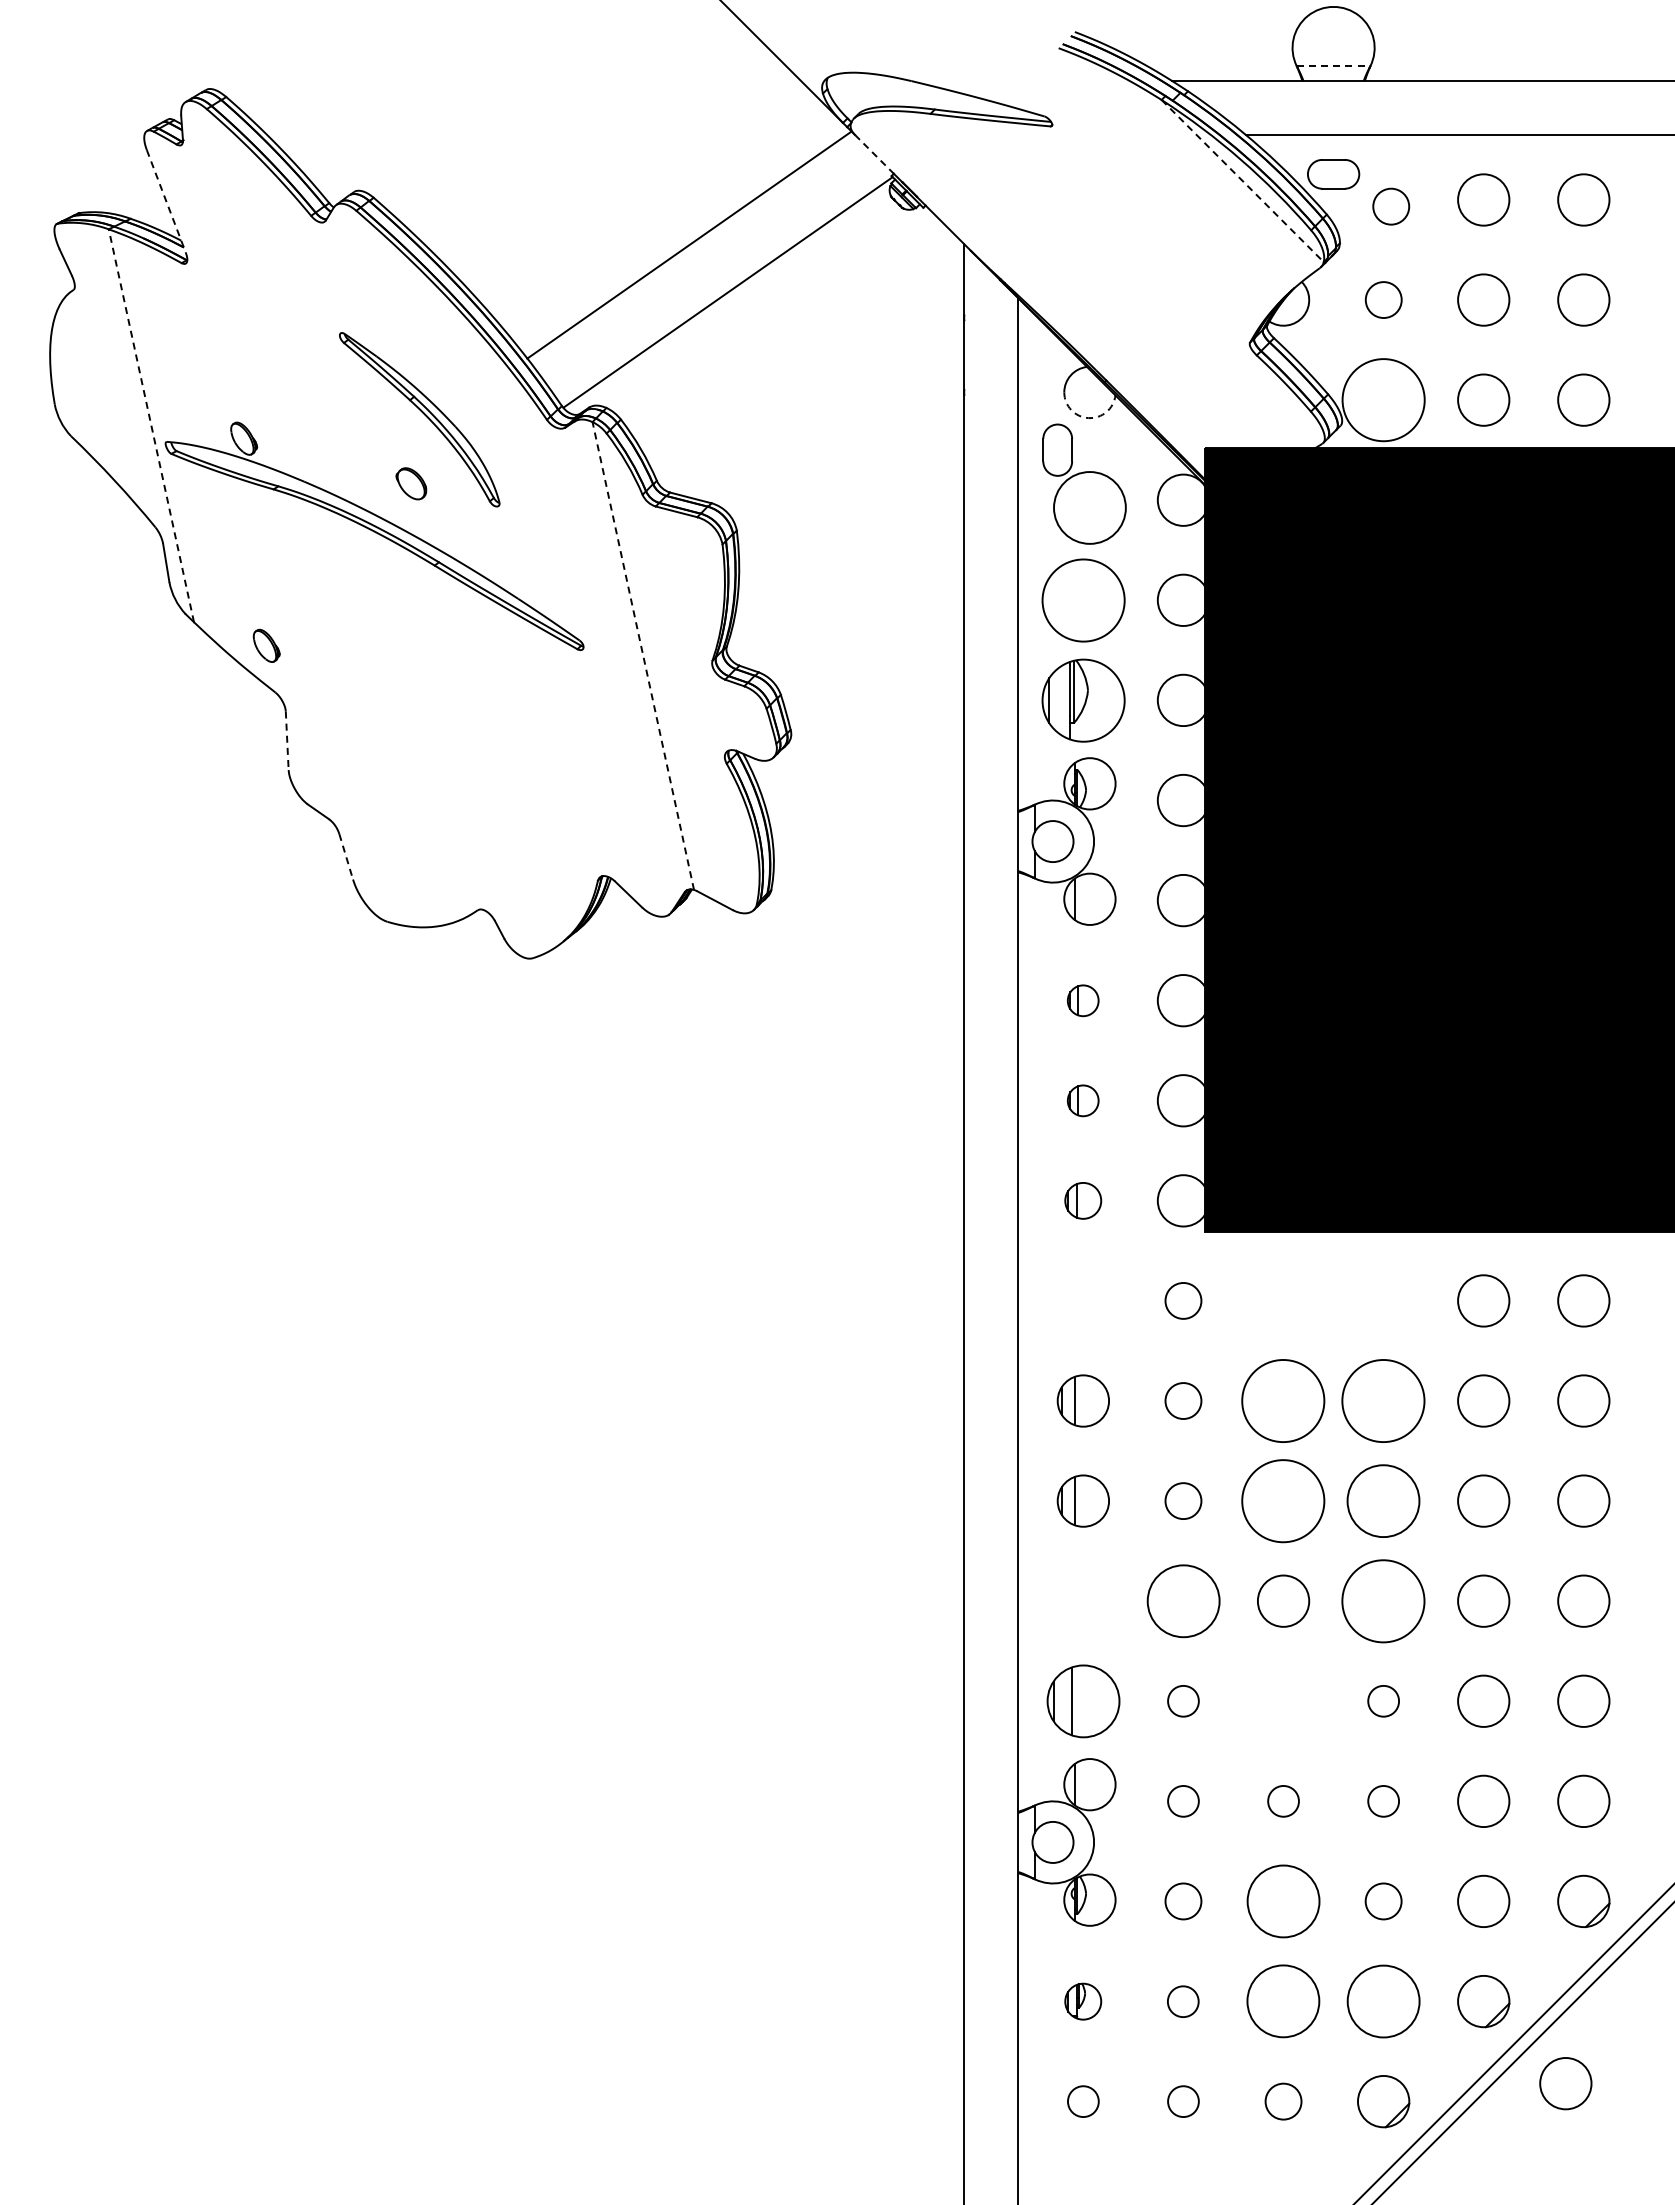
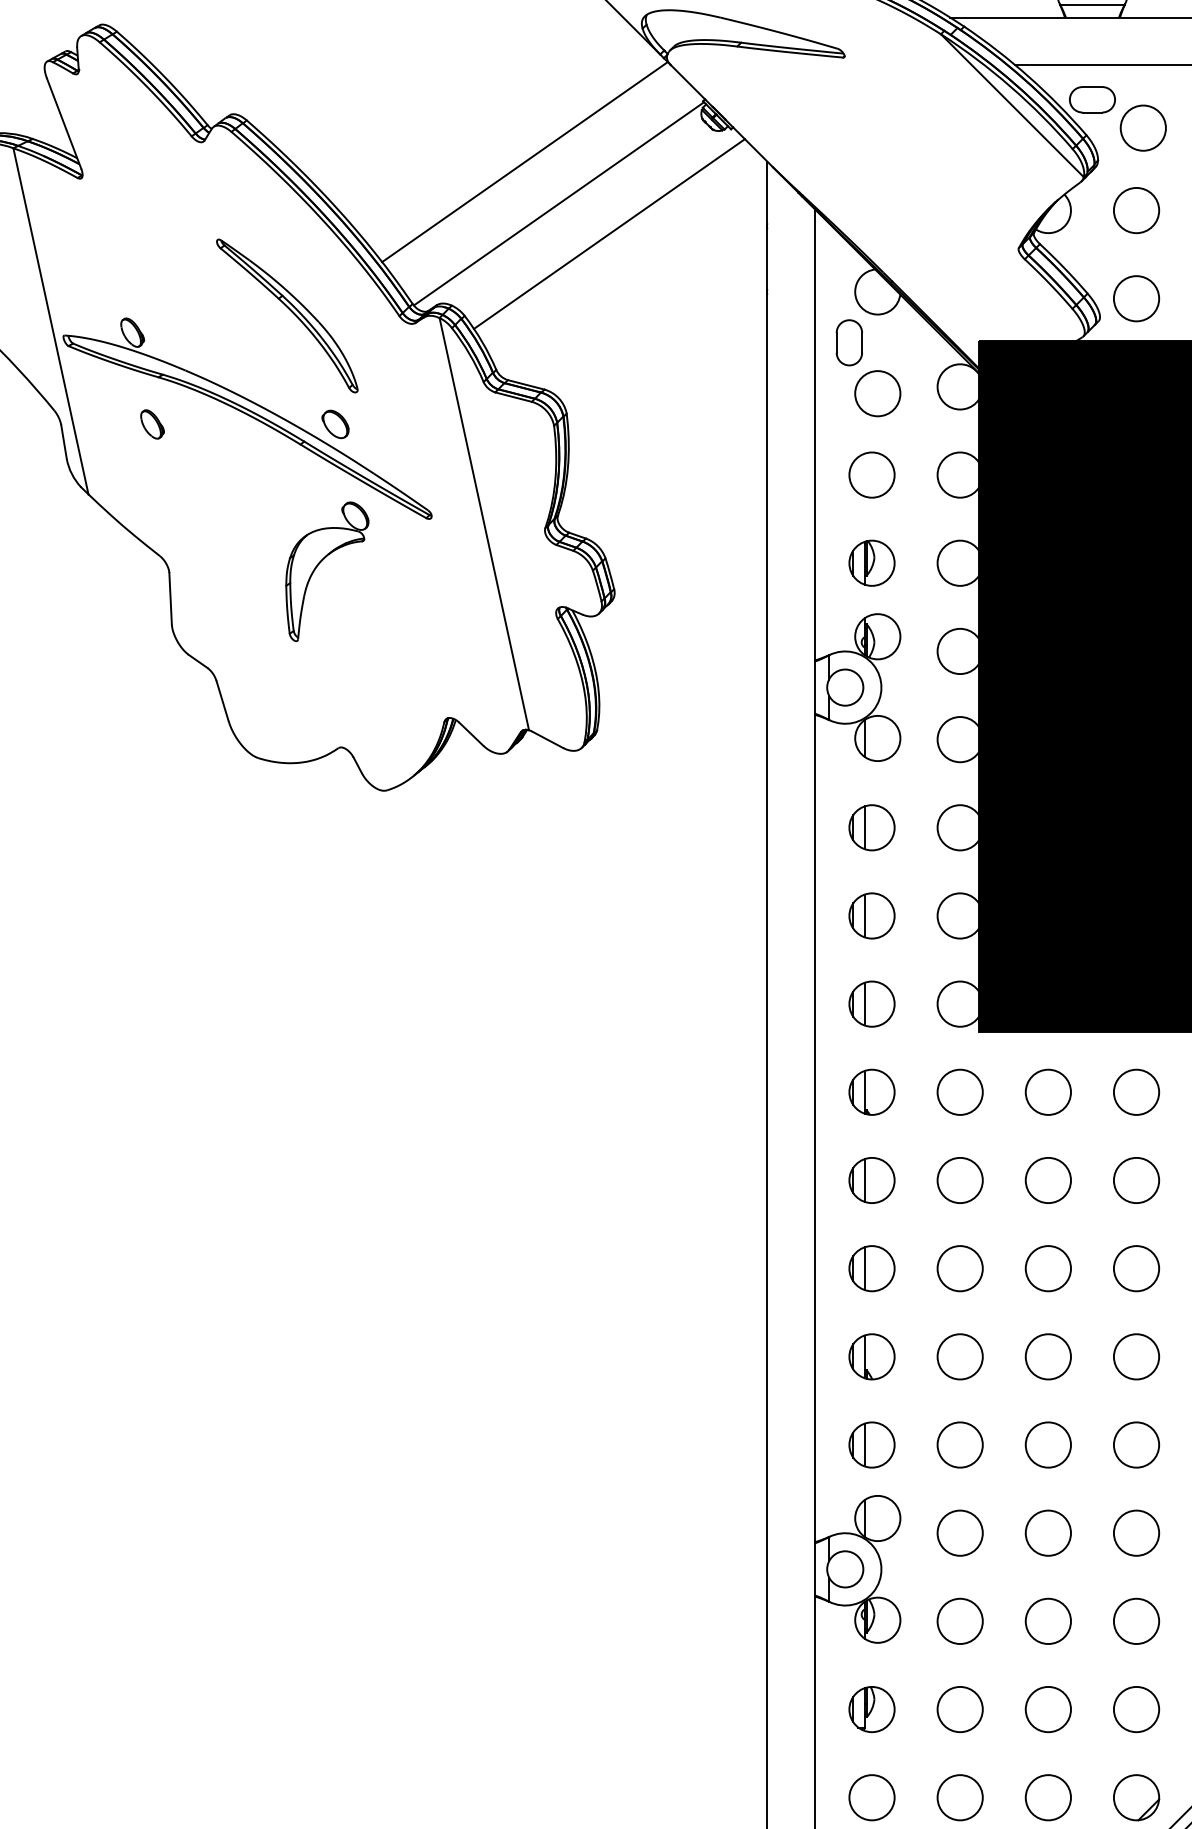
line: (1333, 66) -> (1092, 4), dashed -> solid
line: (874, 154) -> (688, 82), dashed -> solid
line: (1242, 181) -> (1012, 106), dashed -> solid
line: (166, 201) -> (64, 123), dashed -> solid
circle: (1390, 206) -> (1142, 128), size x1.43
circle: (1383, 299) -> (1136, 210), size x1.43
line: (785, 326) -> (609, 233), added
circle: (1383, 399) -> (1136, 298), size x0.62
arc: (1088, 418) -> (876, 314), dashed -> solid
line: (151, 425) -> (51, 321), dashed -> solid
part: (411, 483) -> (335, 424), moved
circle: (1089, 507) -> (877, 393), size x0.71
circle: (1082, 599) -> (871, 474), size x0.62
part: (266, 645) -> (152, 424), moved
line: (643, 655) -> (484, 523), dashed -> solid
part: (1082, 699) -> (871, 562), size x0.62
part: (456, 701) -> (319, 564), added
line: (287, 741) -> (170, 599), dashed -> solid
line: (346, 856) -> (222, 700), dashed -> solid
part: (1082, 1000) -> (871, 827), size x1.67
part: (1082, 1100) -> (871, 915), size x1.67
part: (1082, 1200) -> (871, 1003), size x1.43
part: (1082, 1300) -> (871, 1091), added
circle: (1183, 1300) -> (960, 1091), size x1.43
circle: (1283, 1300) -> (1048, 1091), added
circle: (1383, 1300) -> (1136, 1091), added
circle: (1183, 1400) -> (960, 1180), size x1.43
circle: (1283, 1400) -> (1048, 1180), size x0.62
circle: (1383, 1400) -> (1136, 1180), size x0.62
circle: (1183, 1500) -> (960, 1268), size x1.43
circle: (1283, 1500) -> (1048, 1268), size x0.62
circle: (1383, 1500) -> (1136, 1268), size x0.71
part: (1082, 1600) -> (871, 1356), added
circle: (1182, 1600) -> (959, 1356), size x0.71
circle: (1383, 1600) -> (1136, 1356), size x0.62
part: (1082, 1700) -> (871, 1444), size x0.71
circle: (1183, 1700) -> (960, 1444), size x1.67
circle: (1283, 1700) -> (1048, 1444), added
circle: (1383, 1700) -> (1136, 1444), size x1.67
circle: (1183, 1801) -> (960, 1533), size x1.67
circle: (1283, 1801) -> (1048, 1533), size x1.67
circle: (1383, 1801) -> (1136, 1533), size x1.67
circle: (1183, 1901) -> (960, 1621), size x1.43
circle: (1283, 1901) -> (1048, 1621), size x0.71
circle: (1383, 1901) -> (1136, 1621), size x1.43
part: (1082, 2001) -> (871, 1709), size x1.43
circle: (1182, 2001) -> (959, 1709), size x1.67
circle: (1283, 2001) -> (1048, 1709), size x0.71
circle: (1383, 2001) -> (1136, 1709), size x0.71
circle: (1083, 2101) -> (872, 1797), size x1.67
circle: (1183, 2101) -> (960, 1797), size x1.67
circle: (1283, 2101) -> (1048, 1797), size x1.43

